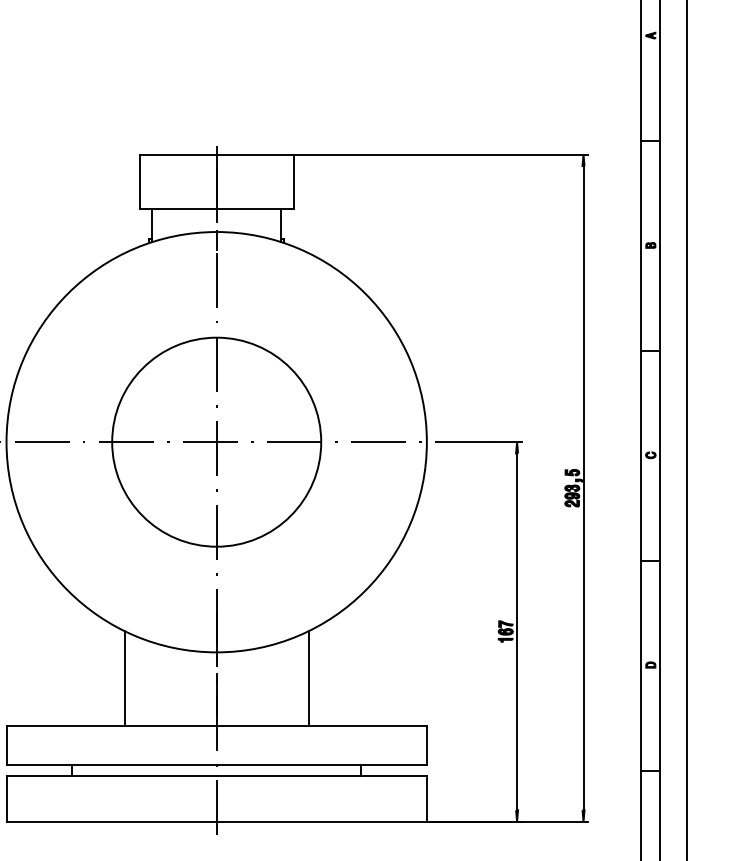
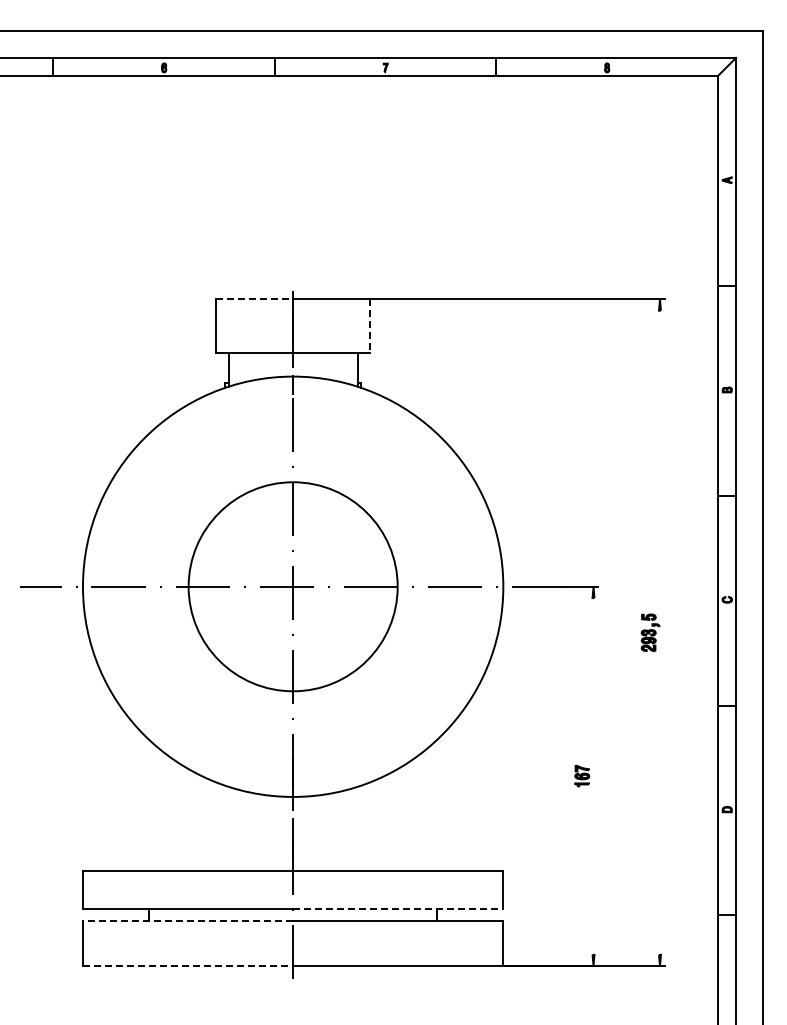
line: (179, 154) -> (255, 299), solid -> dashed
line: (293, 181) -> (369, 326), solid -> dashed
line: (583, 487) -> (659, 632), removed
line: (517, 631) -> (593, 776), removed
line: (125, 677) -> (201, 822), removed
line: (309, 677) -> (385, 822), removed
line: (322, 764) -> (398, 909), solid -> dashed
line: (111, 775) -> (187, 920), solid -> dashed
line: (112, 821) -> (188, 966), solid -> dashed

